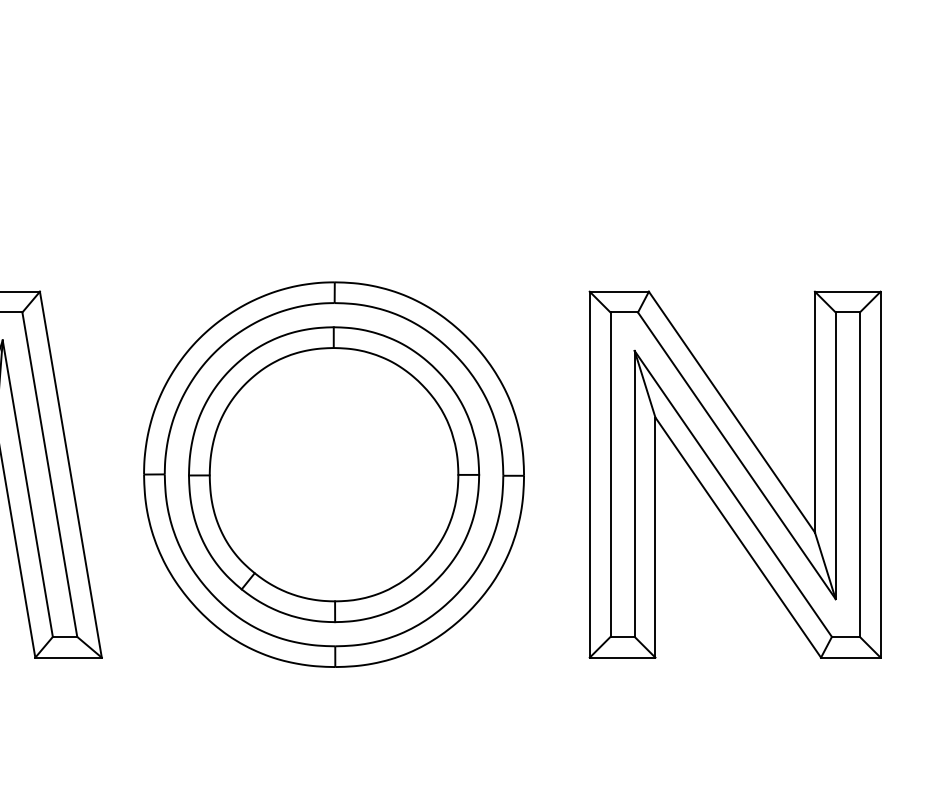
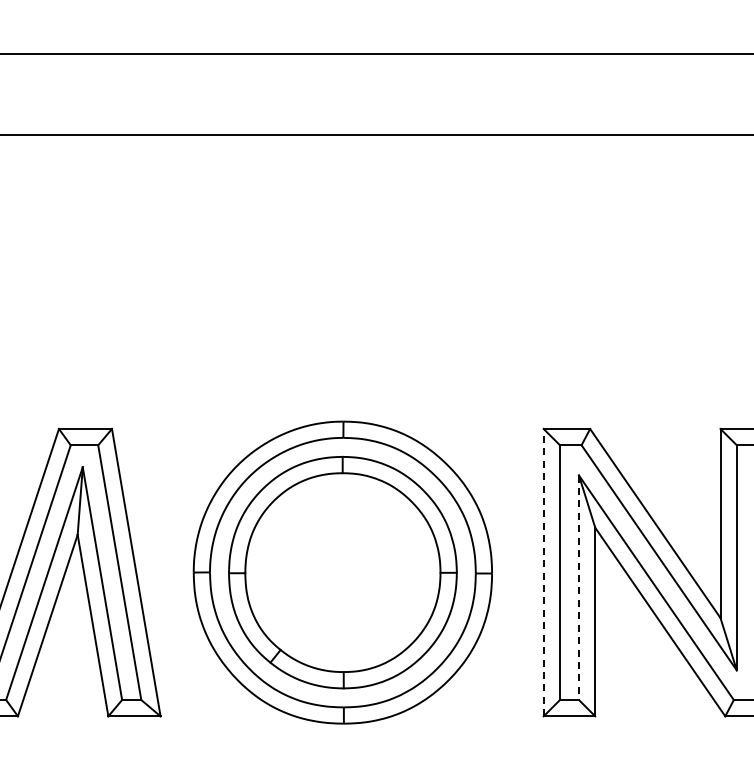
line: (589, 474) -> (543, 572), solid -> dashed
line: (634, 494) -> (578, 588), solid -> dashed

